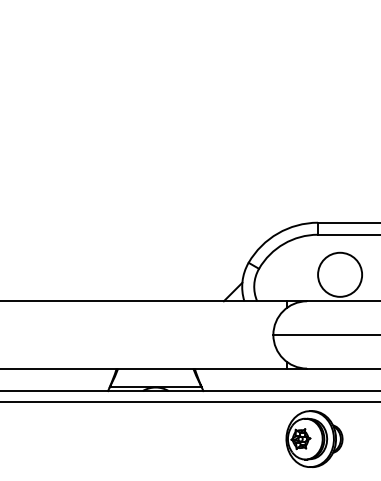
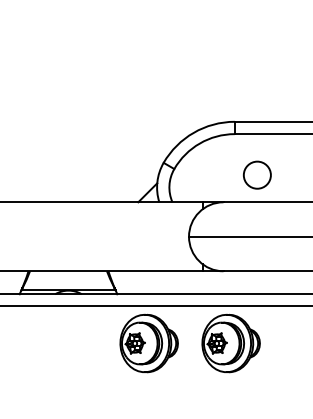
circle: (340, 274) -> (257, 174), size x0.6
part: (234, 438) -> (149, 342), added

